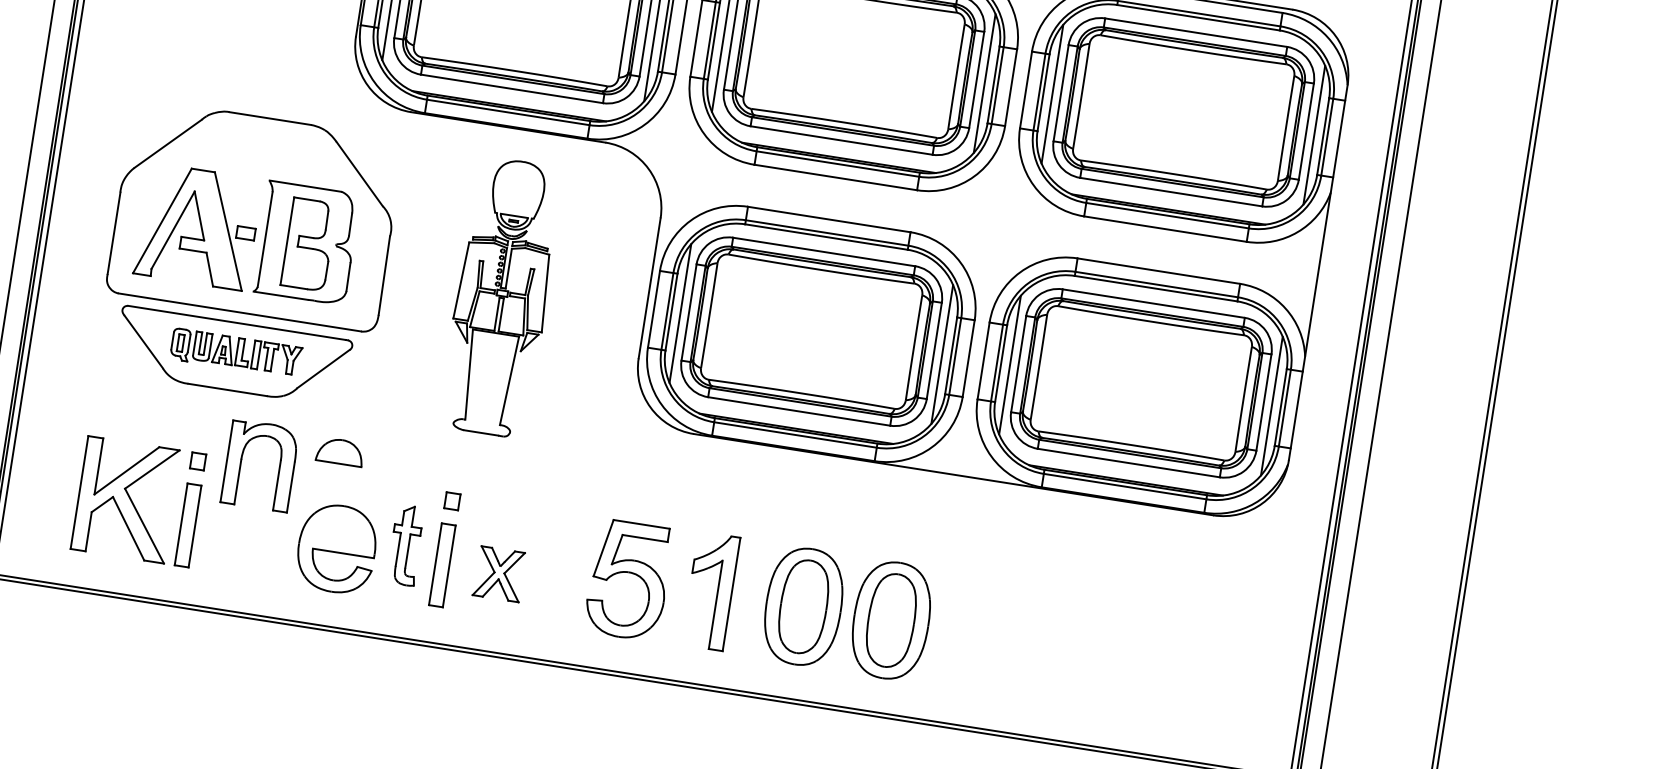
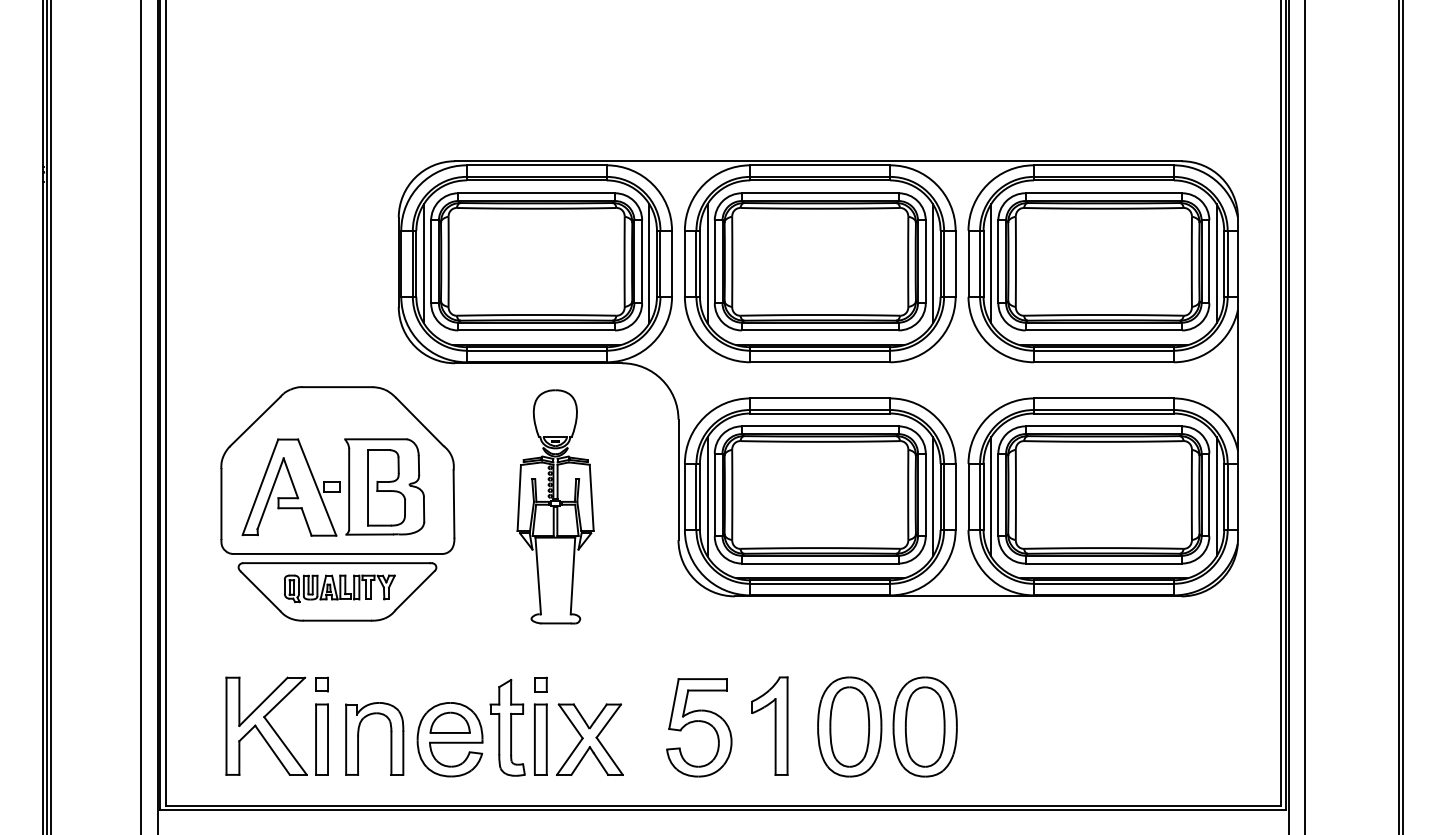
part: (339, 451) -> (449, 722), moved
part: (241, 462) -> (358, 738), moved
part: (405, 545) -> (507, 727), size x1.43
part: (498, 573) -> (589, 739), size x1.67

